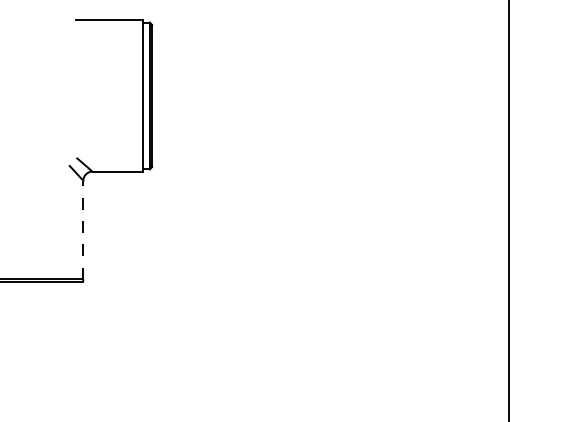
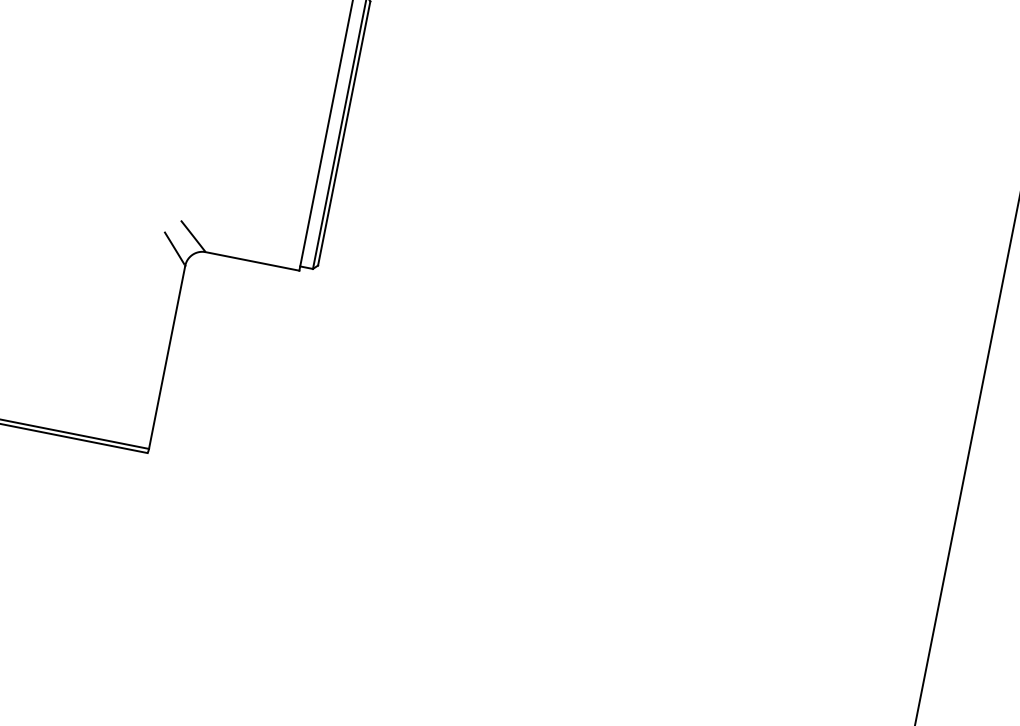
line: (83, 229) -> (167, 356), dashed -> solid

